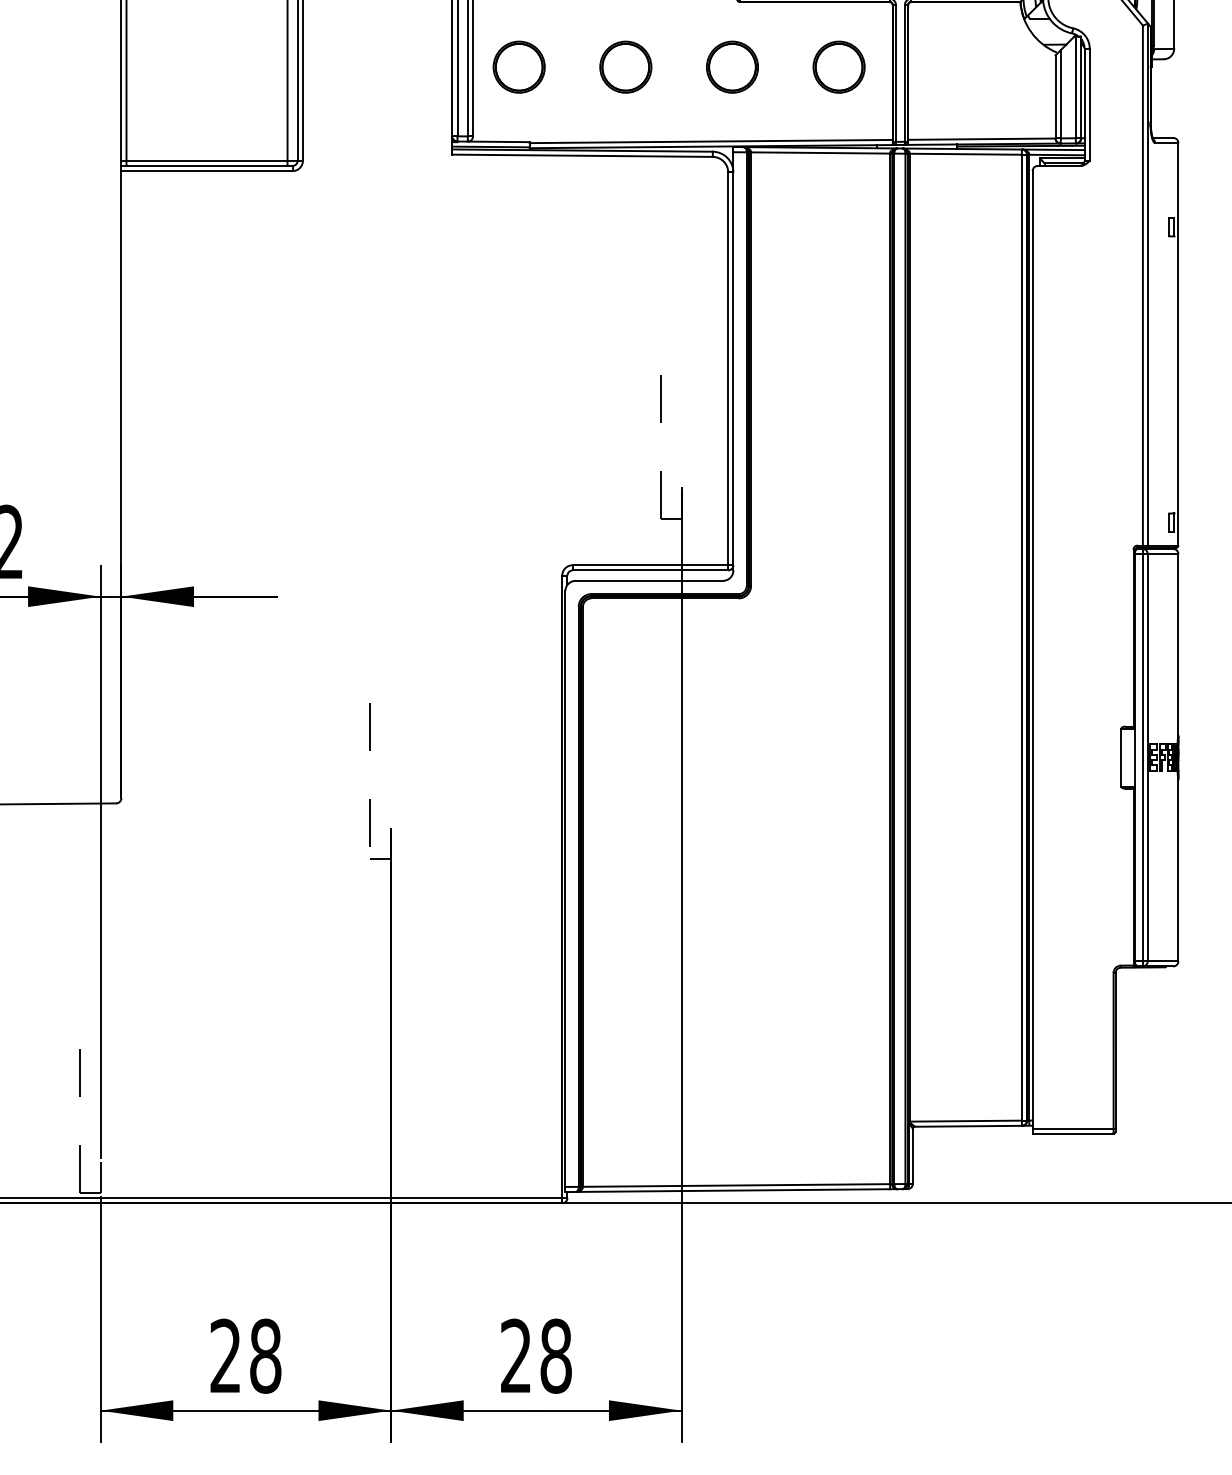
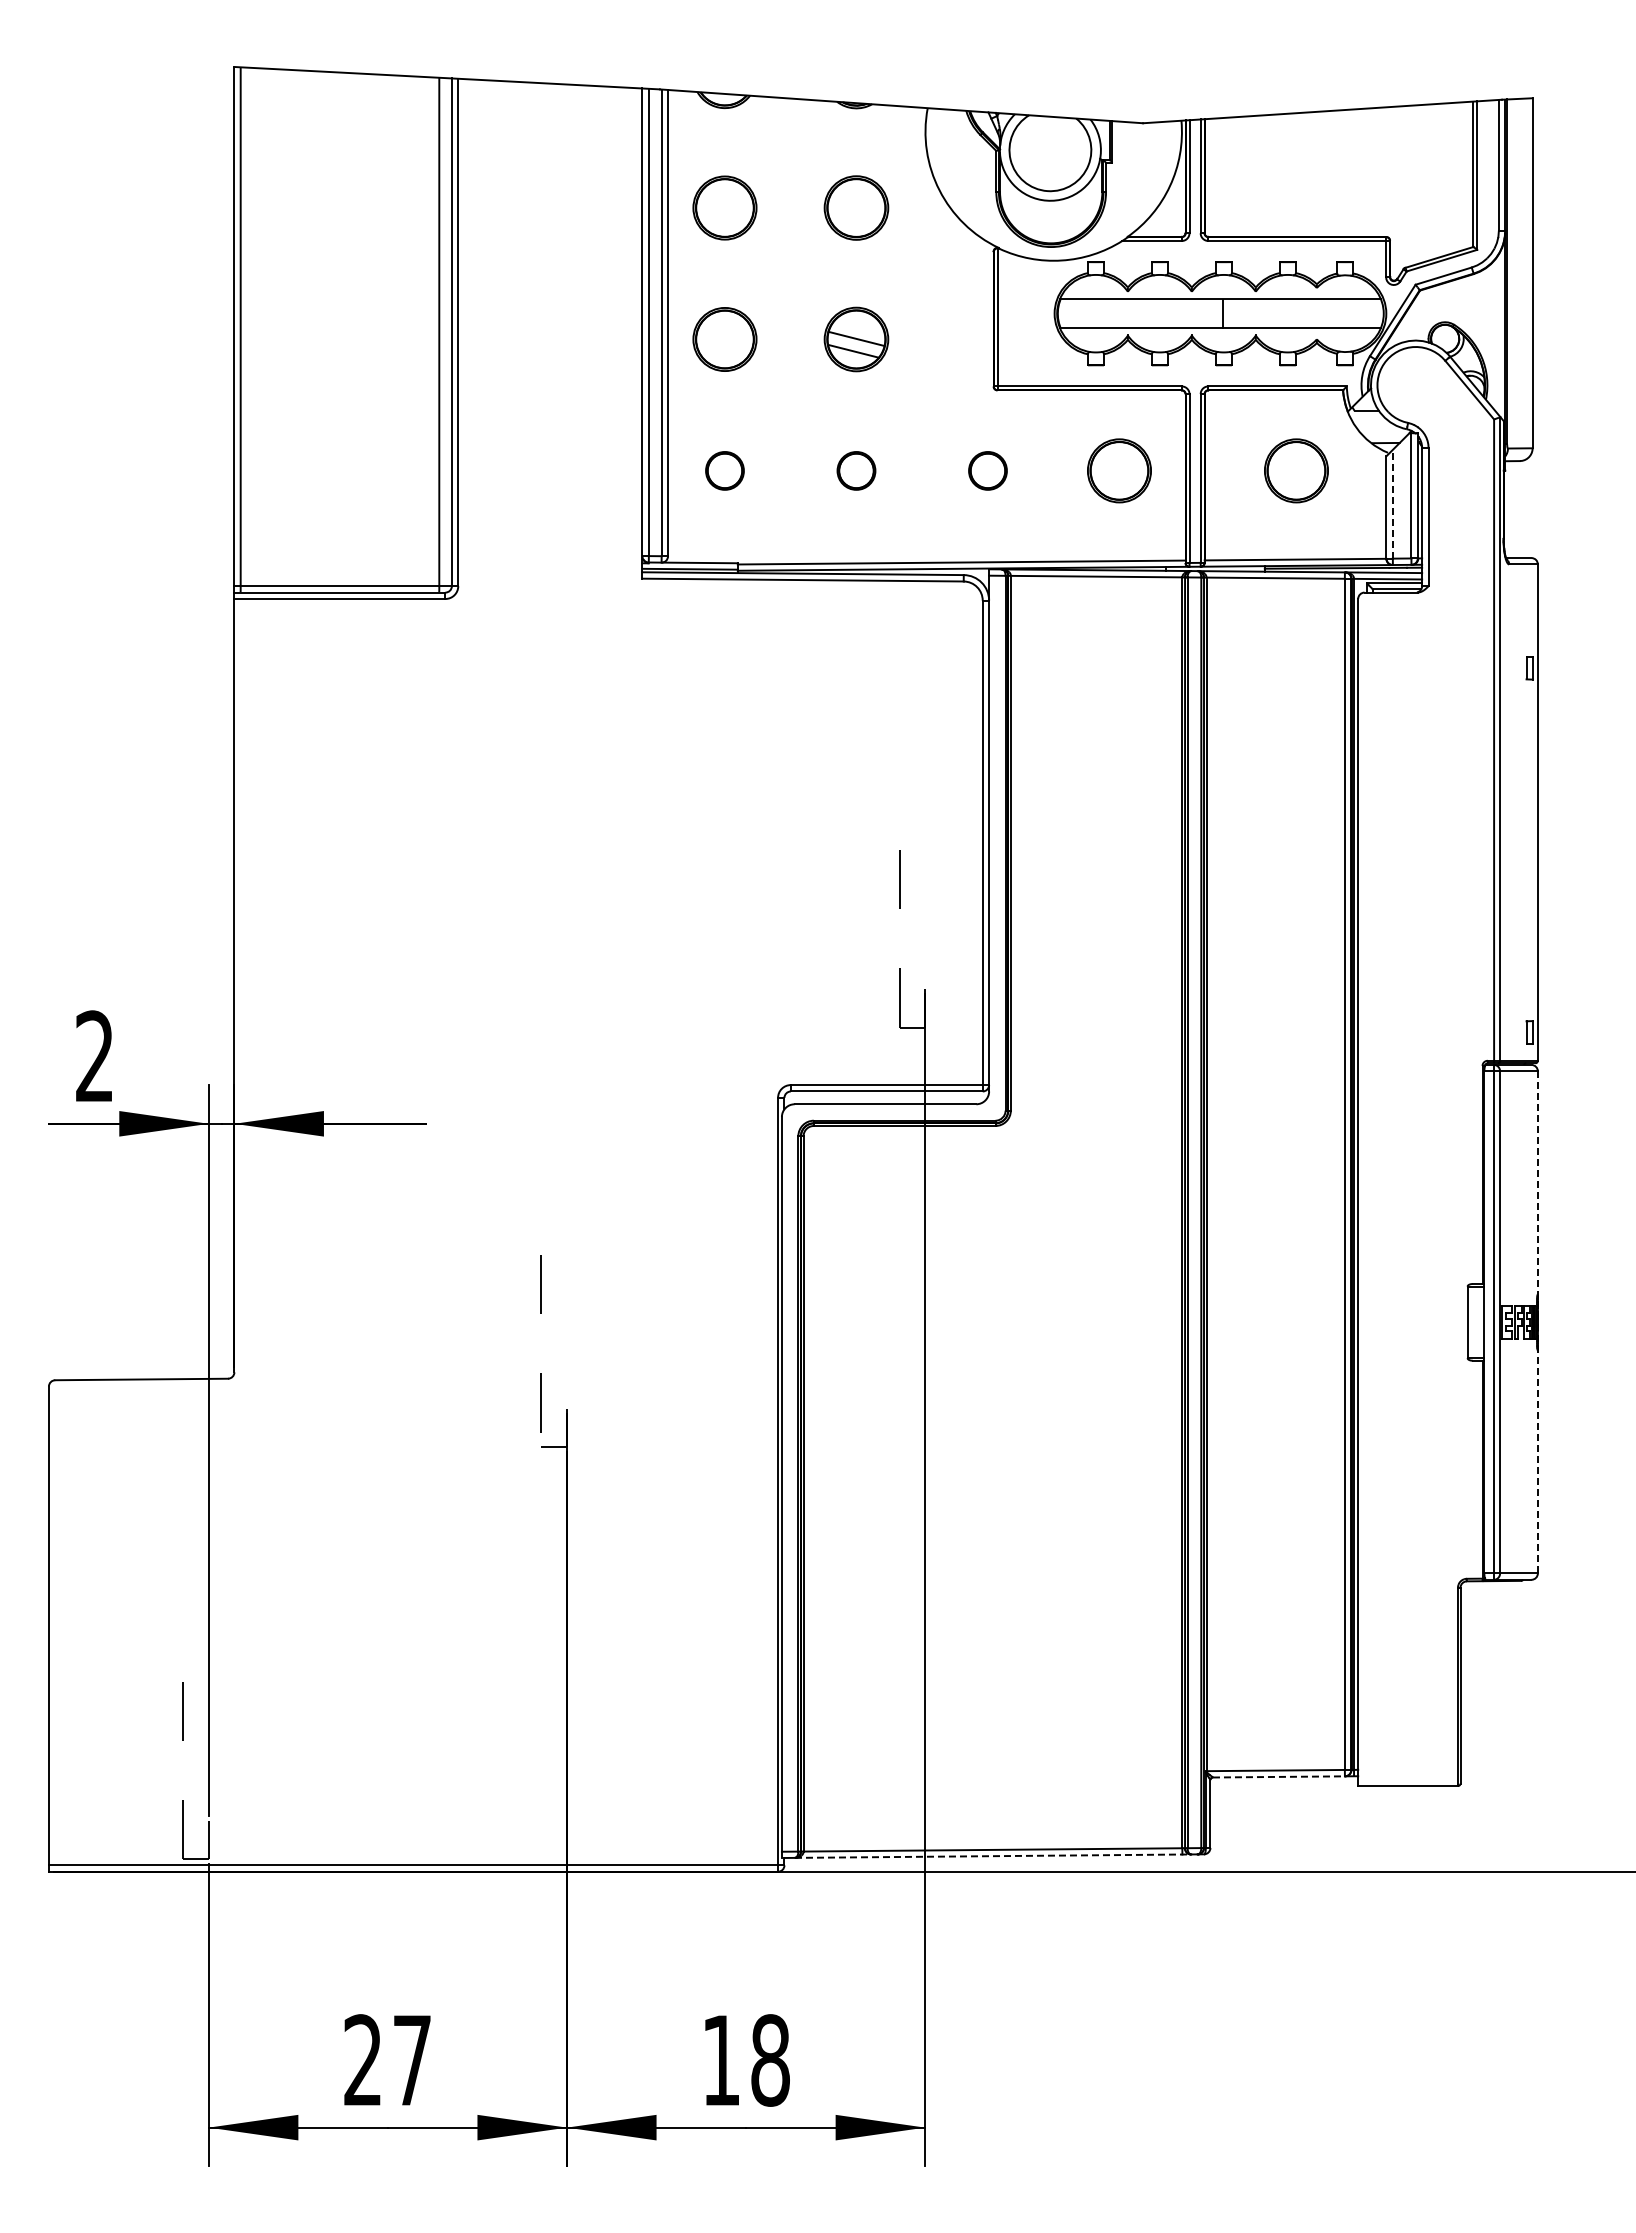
part: (518, 66) -> (724, 470), size x0.6
part: (625, 66) -> (856, 470), size x0.6
part: (732, 66) -> (987, 470), size x0.6
part: (982, 66) -> (1296, 470), added
line: (1060, 93) -> (1392, 503), solid -> dashed
line: (1178, 757) -> (1537, 1322), solid -> dashed
line: (968, 1125) -> (1278, 1776), solid -> dashed
line: (1074, 1128) -> (1409, 1779), removed
line: (736, 1190) -> (993, 1856), solid -> dashed
text: (515, 1355) -> (720, 2059), 28 -> 18
text: (265, 1356) -> (412, 2060), 28 -> 27

